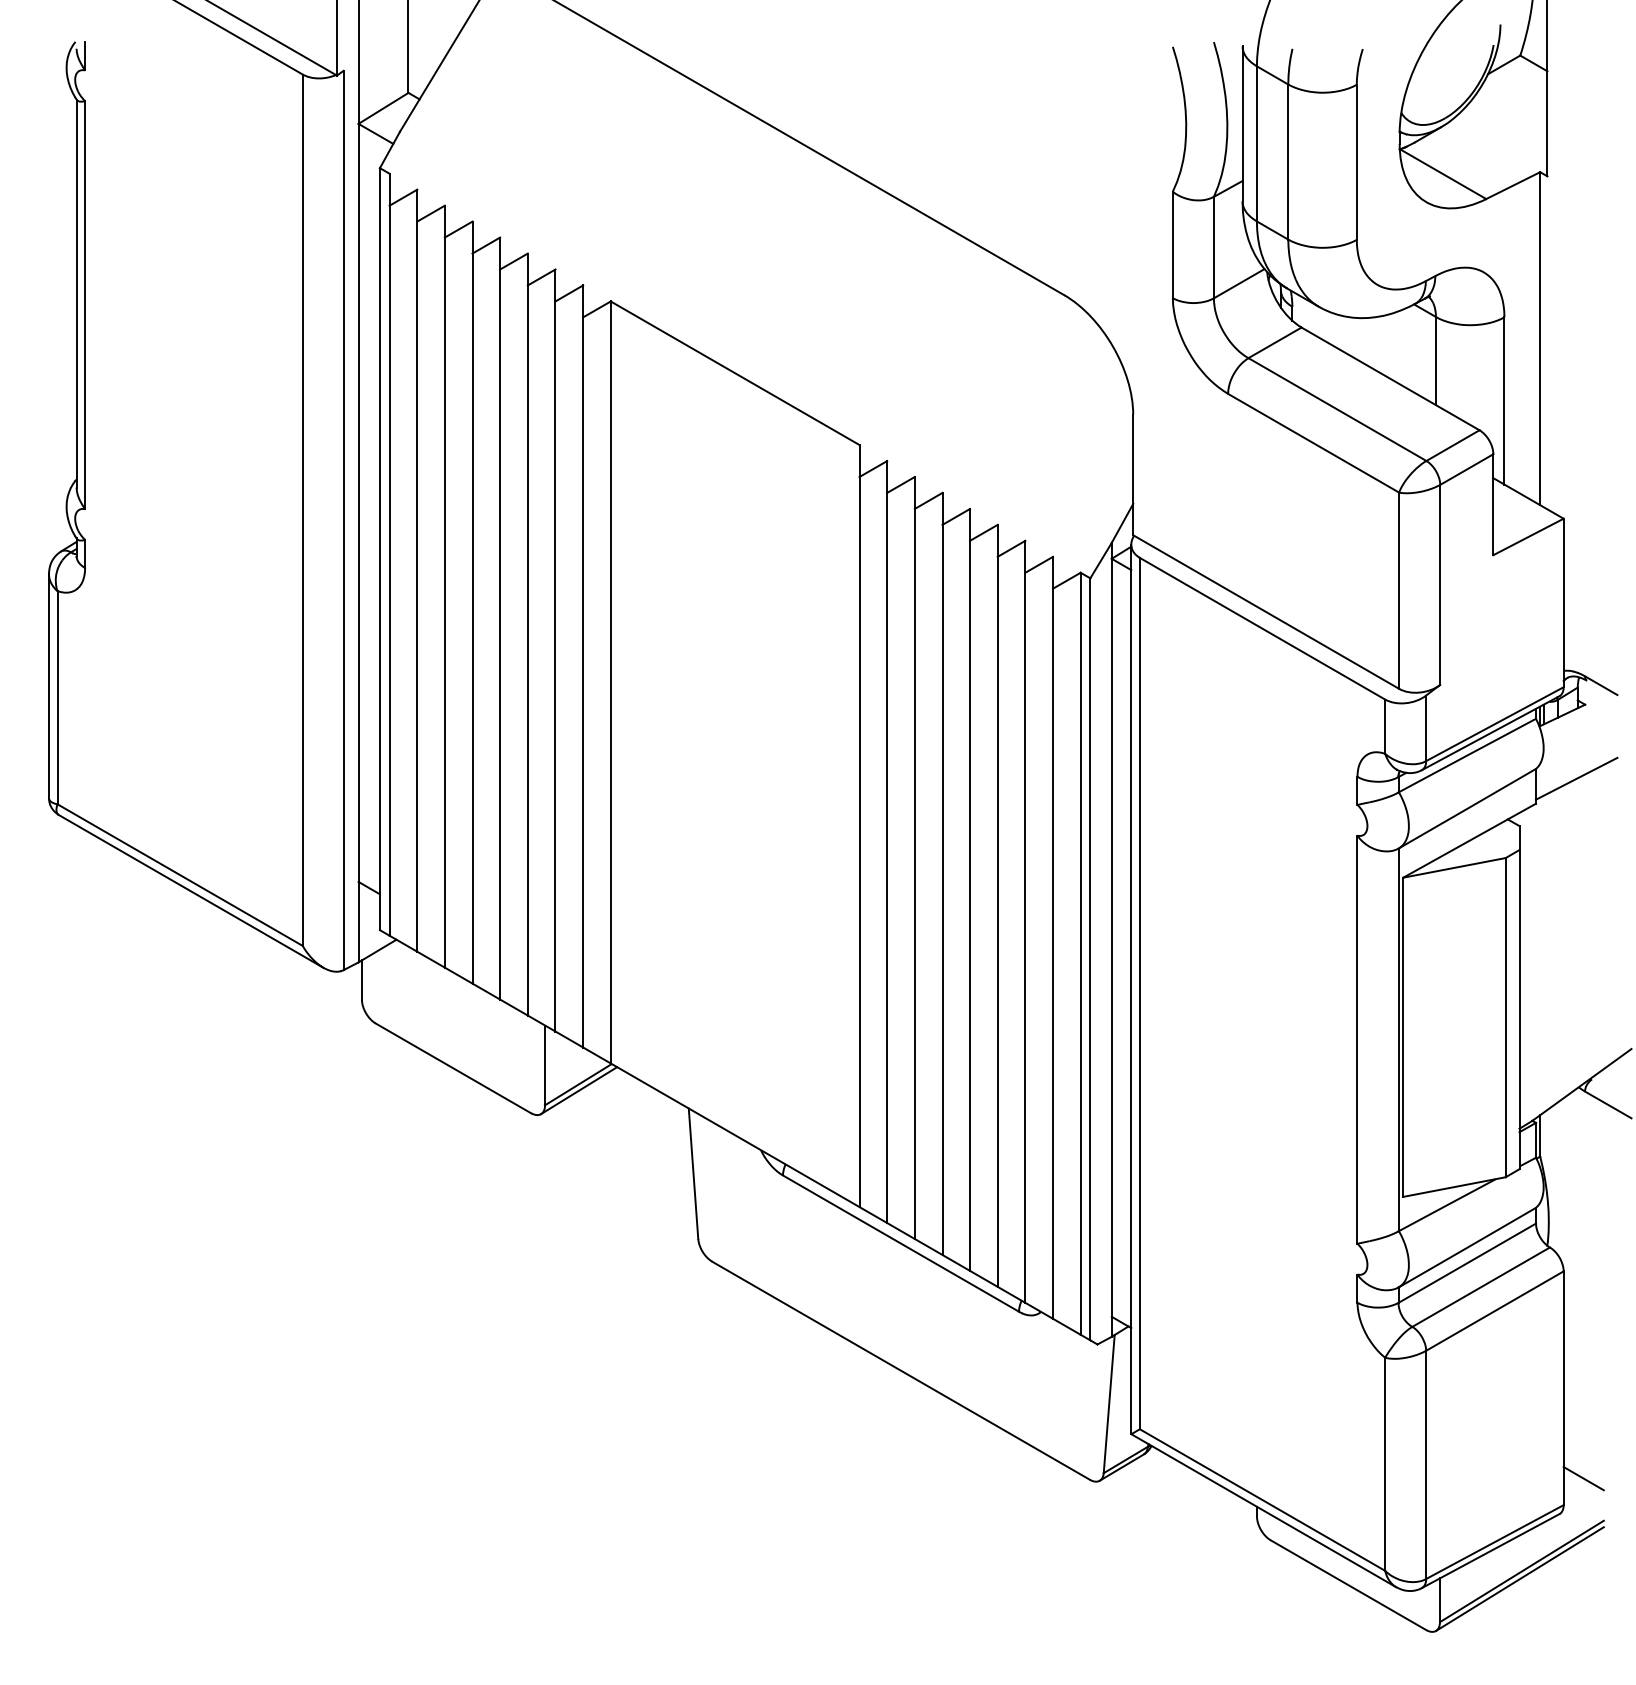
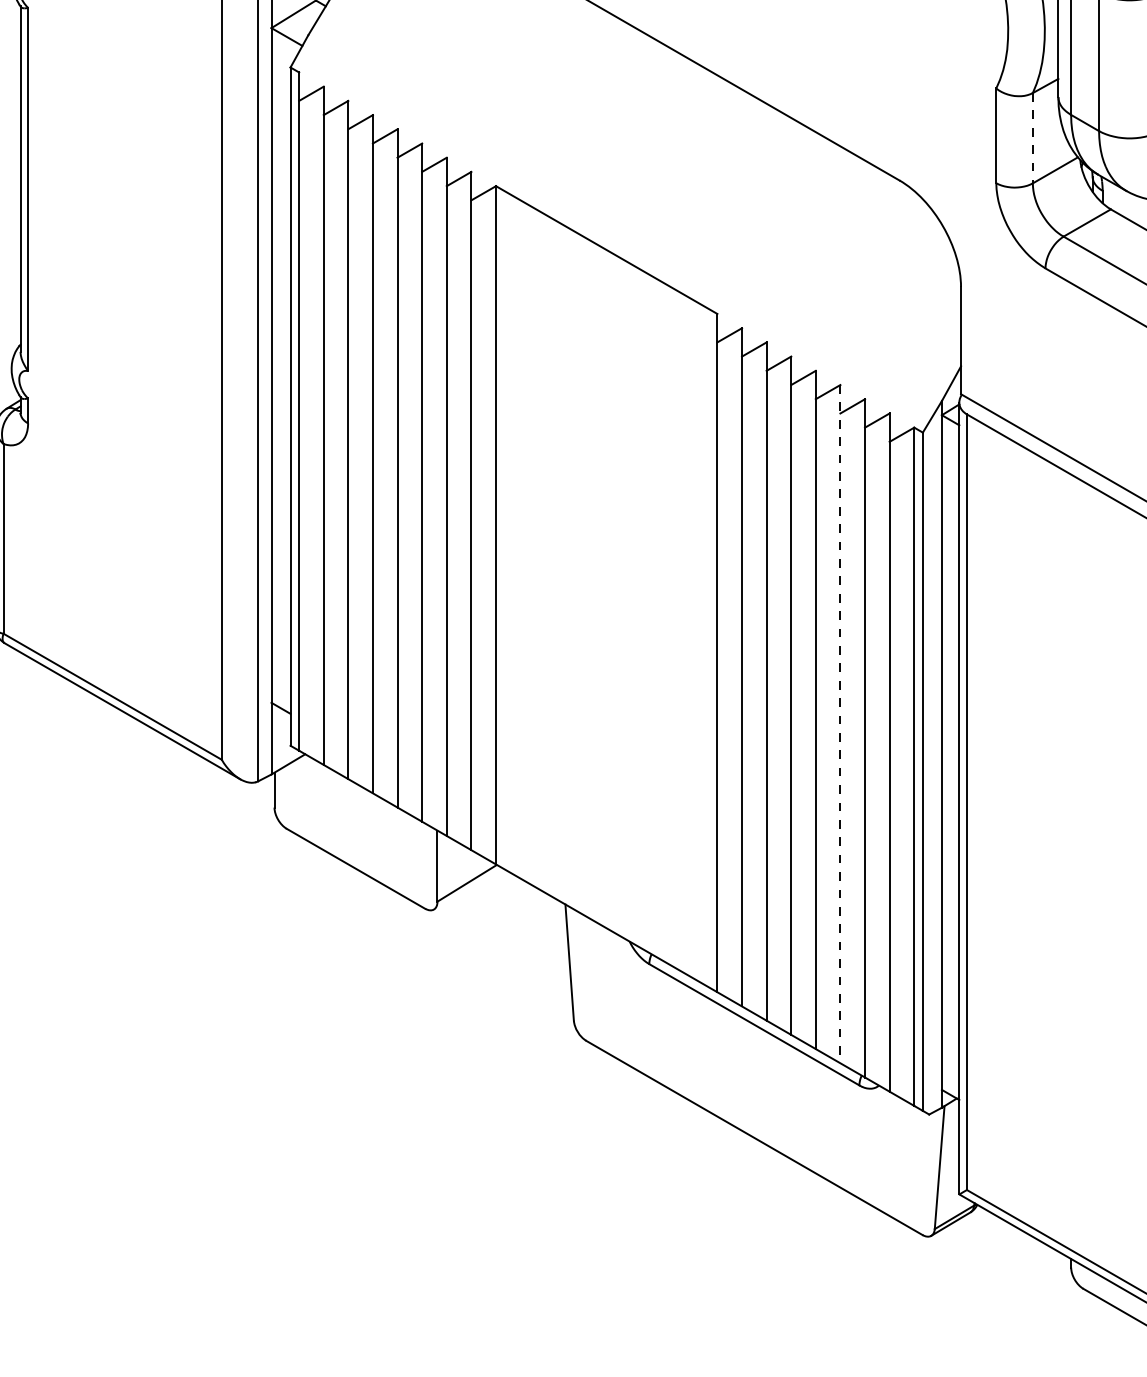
line: (1213, 247) -> (1032, 138), solid -> dashed
line: (997, 906) -> (840, 724), solid -> dashed
line: (579, 1090) -> (468, 888), removed

